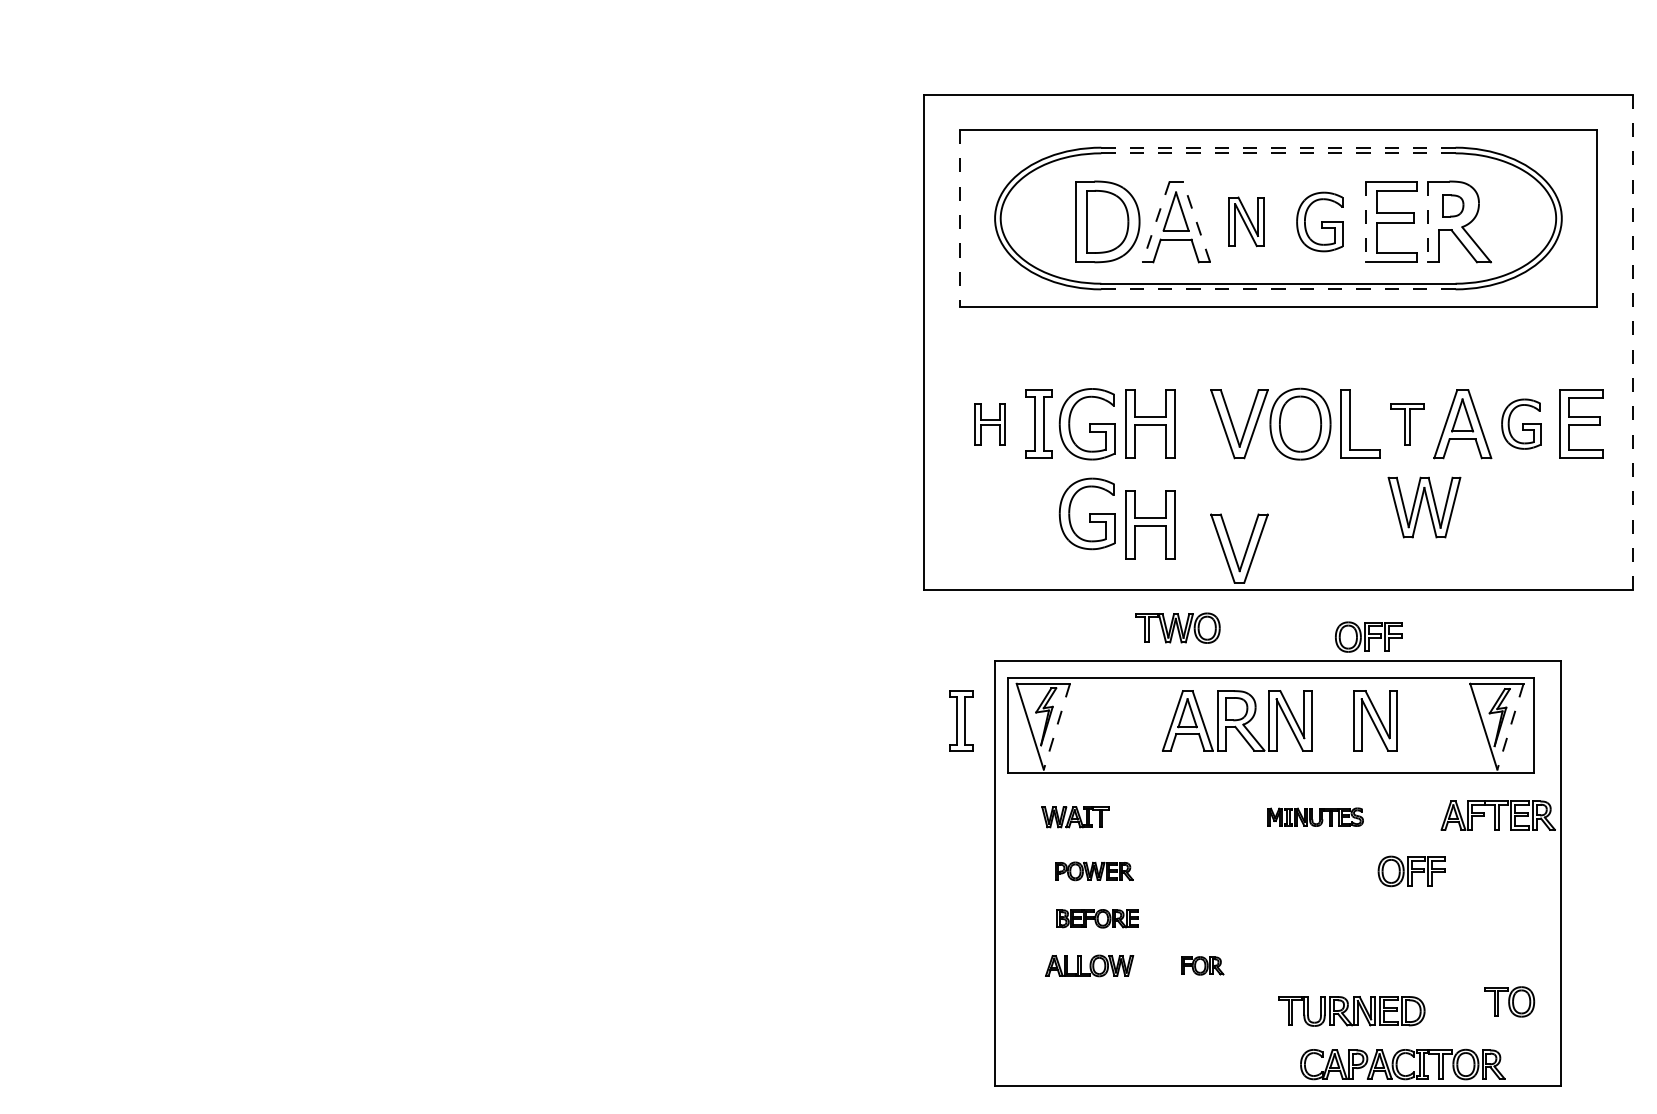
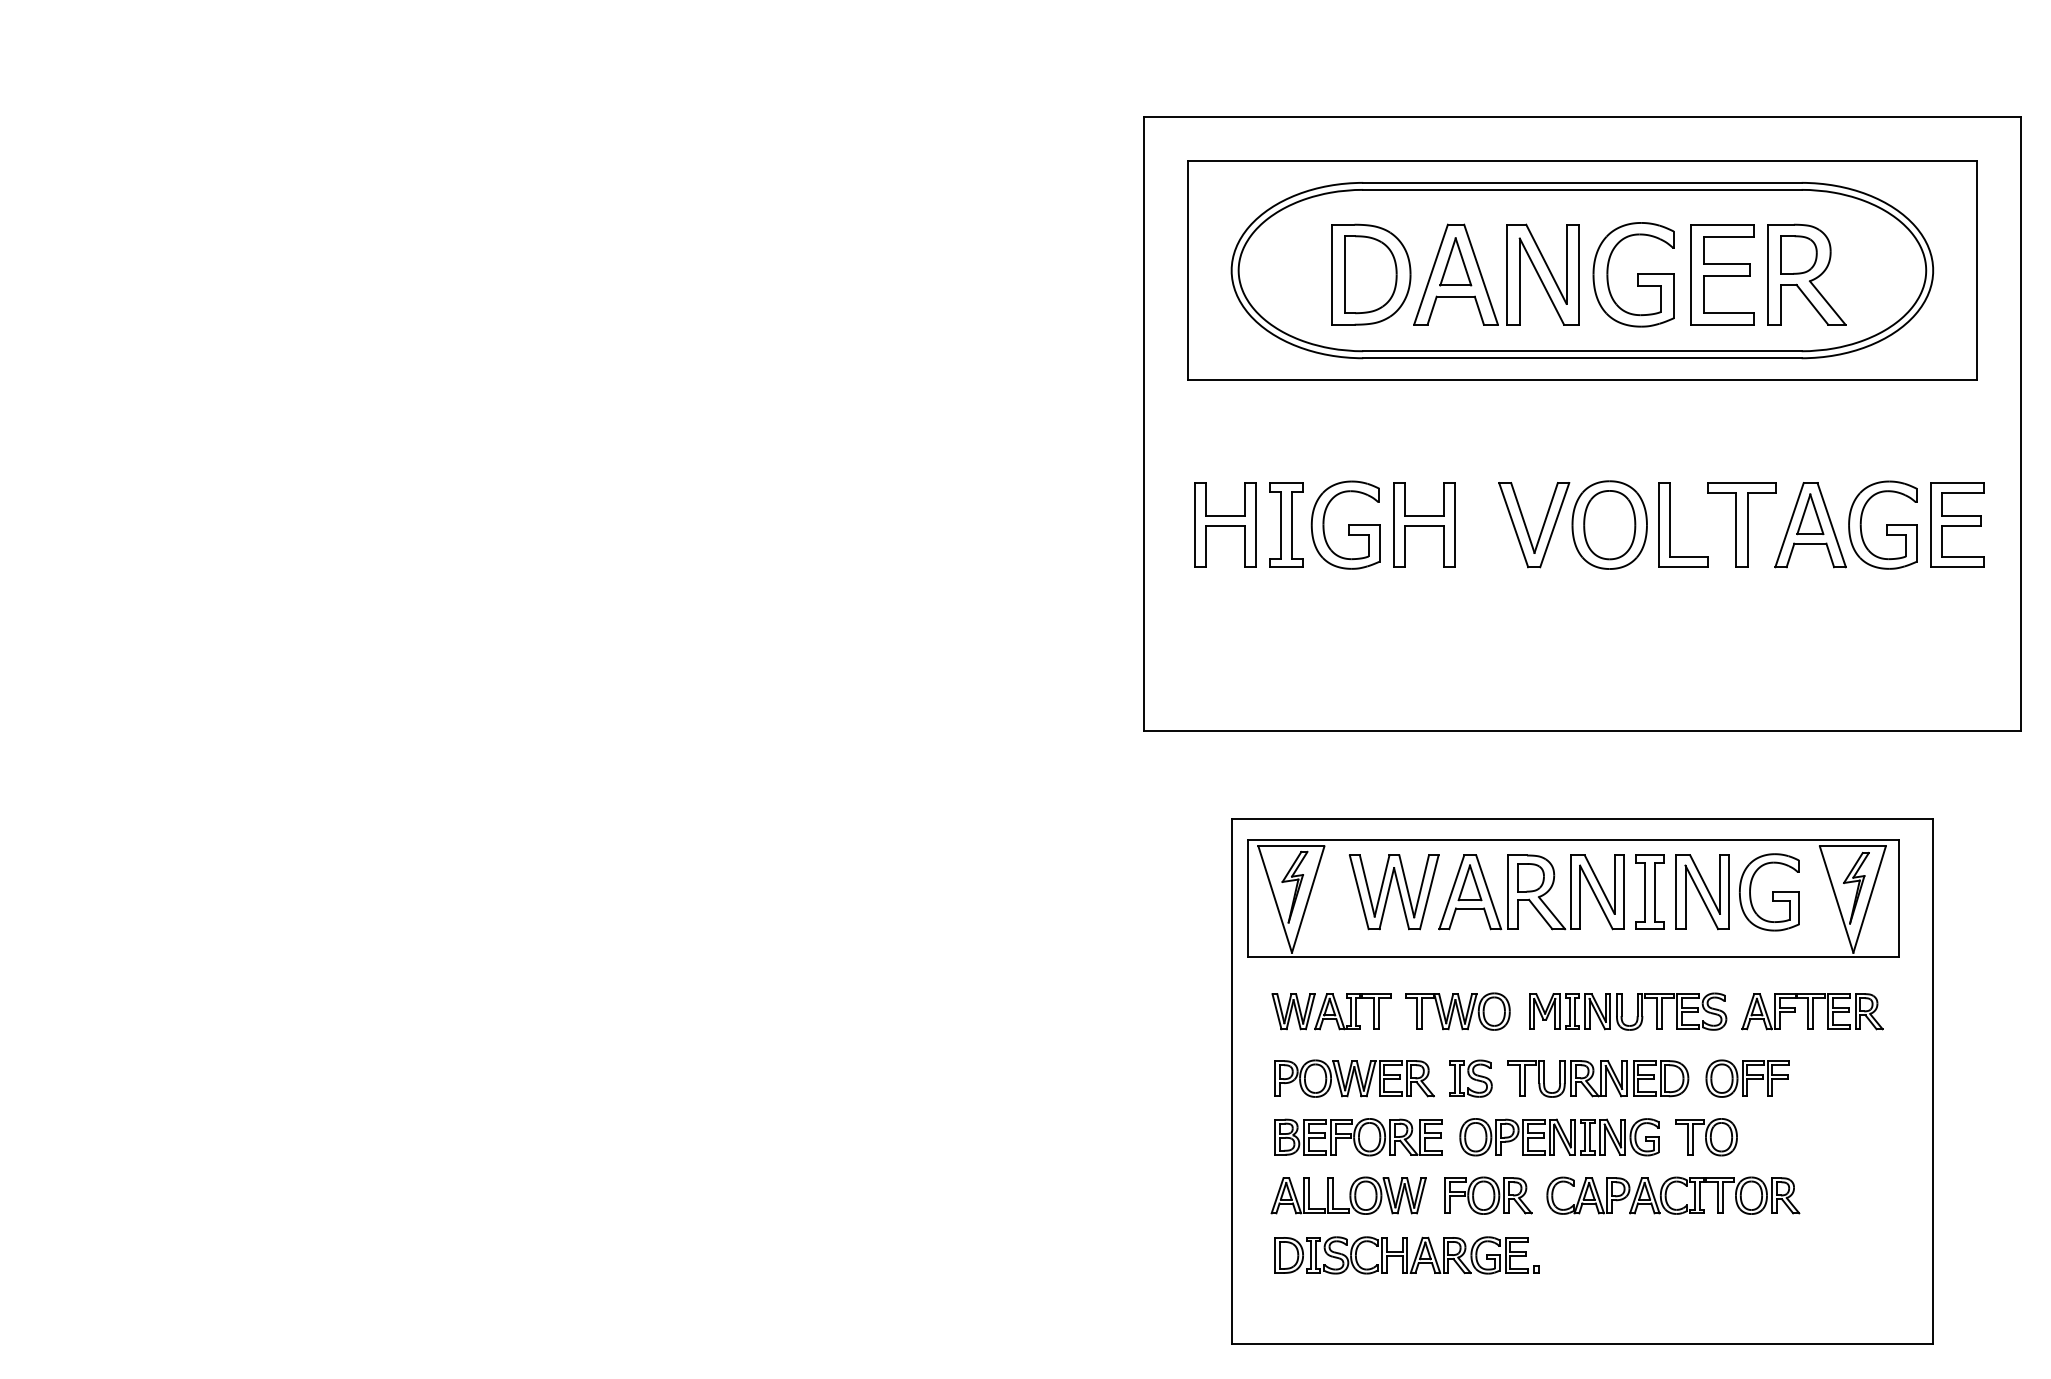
line: (1277, 147) -> (1581, 182), dashed -> solid
line: (1278, 153) -> (1582, 189), dashed -> solid
part: (1453, 205) -> (1798, 254), size x1.43
line: (959, 218) -> (1187, 270), dashed -> solid
line: (1156, 221) -> (1431, 274), dashed -> solid
line: (1196, 221) -> (1481, 274), dashed -> solid
part: (1246, 221) -> (1542, 274), size x1.67
part: (1319, 221) -> (1633, 274), size x1.43
line: (1365, 221) -> (1690, 274), dashed -> solid
line: (1428, 221) -> (1768, 274), dashed -> solid
line: (1278, 289) -> (1582, 358), dashed -> solid
line: (1632, 342) -> (2020, 424), dashed -> solid
part: (990, 423) -> (1225, 524), size x1.67
part: (1406, 423) -> (1741, 524), size x1.67
part: (1520, 423) -> (1882, 524), size x1.43
part: (1423, 507) -> (1393, 892), moved
part: (1087, 513) -> (1345, 635), removed
part: (1150, 524) -> (1424, 649), removed
part: (1234, 551) -> (1527, 682), removed
part: (1177, 628) -> (1457, 1011), moved
part: (1368, 636) -> (1694, 788), removed
part: (960, 720) -> (1649, 891), moved
part: (1429, 721) -> (1769, 892), added
line: (1057, 726) -> (1308, 899), dashed -> solid
line: (1510, 726) -> (1869, 899), dashed -> solid
part: (1498, 815) -> (1812, 1011), moved
part: (1075, 817) -> (1331, 1011), size x1.43
part: (1315, 817) -> (1628, 1011), size x1.67
part: (1094, 871) -> (1354, 1078), size x1.67
part: (1188, 871) -> (1470, 1078), added
part: (1097, 918) -> (1358, 1137), size x1.67
part: (1259, 918) -> (1559, 1137), added
part: (1089, 965) -> (1348, 1195), size x1.43
part: (1202, 965) -> (1488, 1195), size x1.67
part: (1509, 1002) -> (1706, 1137), moved
part: (1352, 1011) -> (1598, 1078), moved
part: (1136, 1014) -> (1406, 1255), added
part: (1397, 1064) -> (1666, 1195), moved

